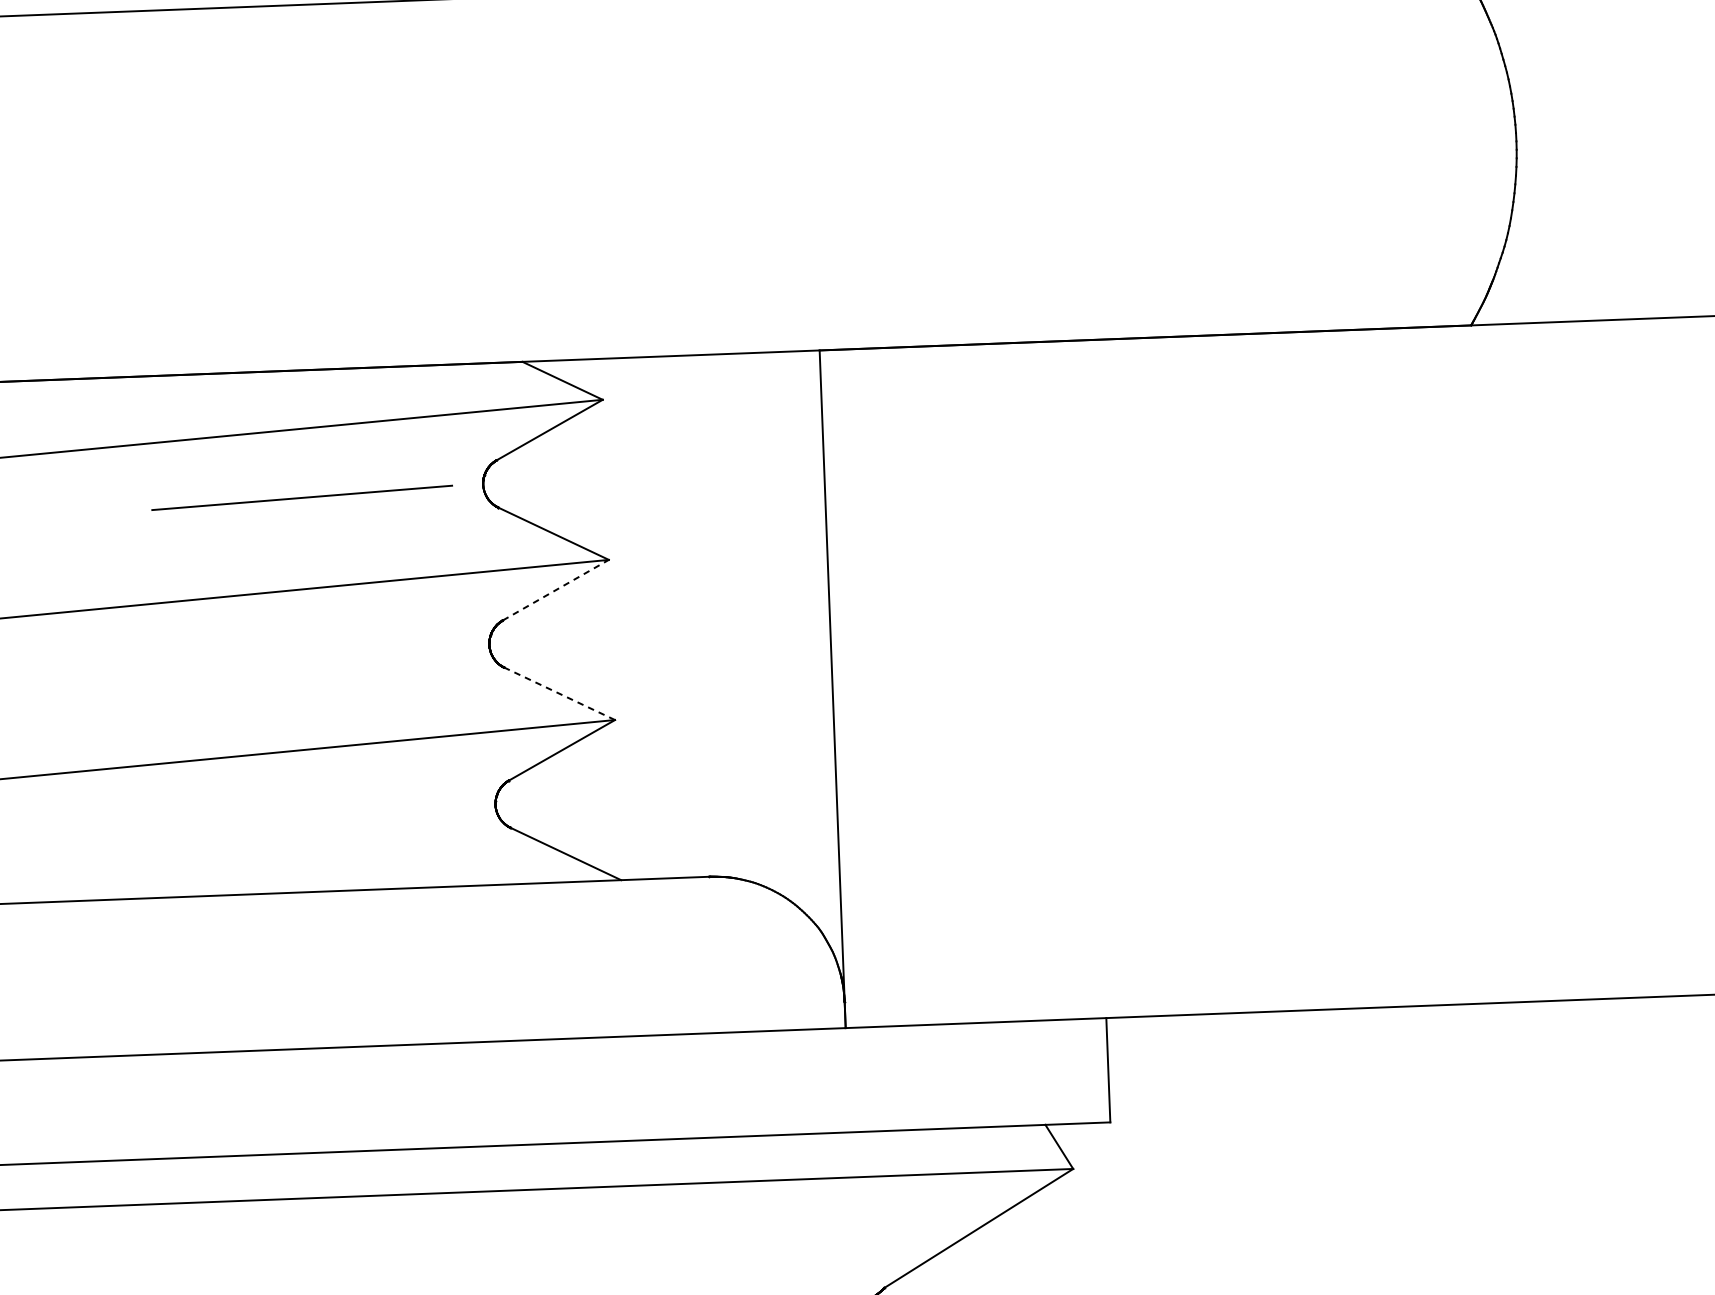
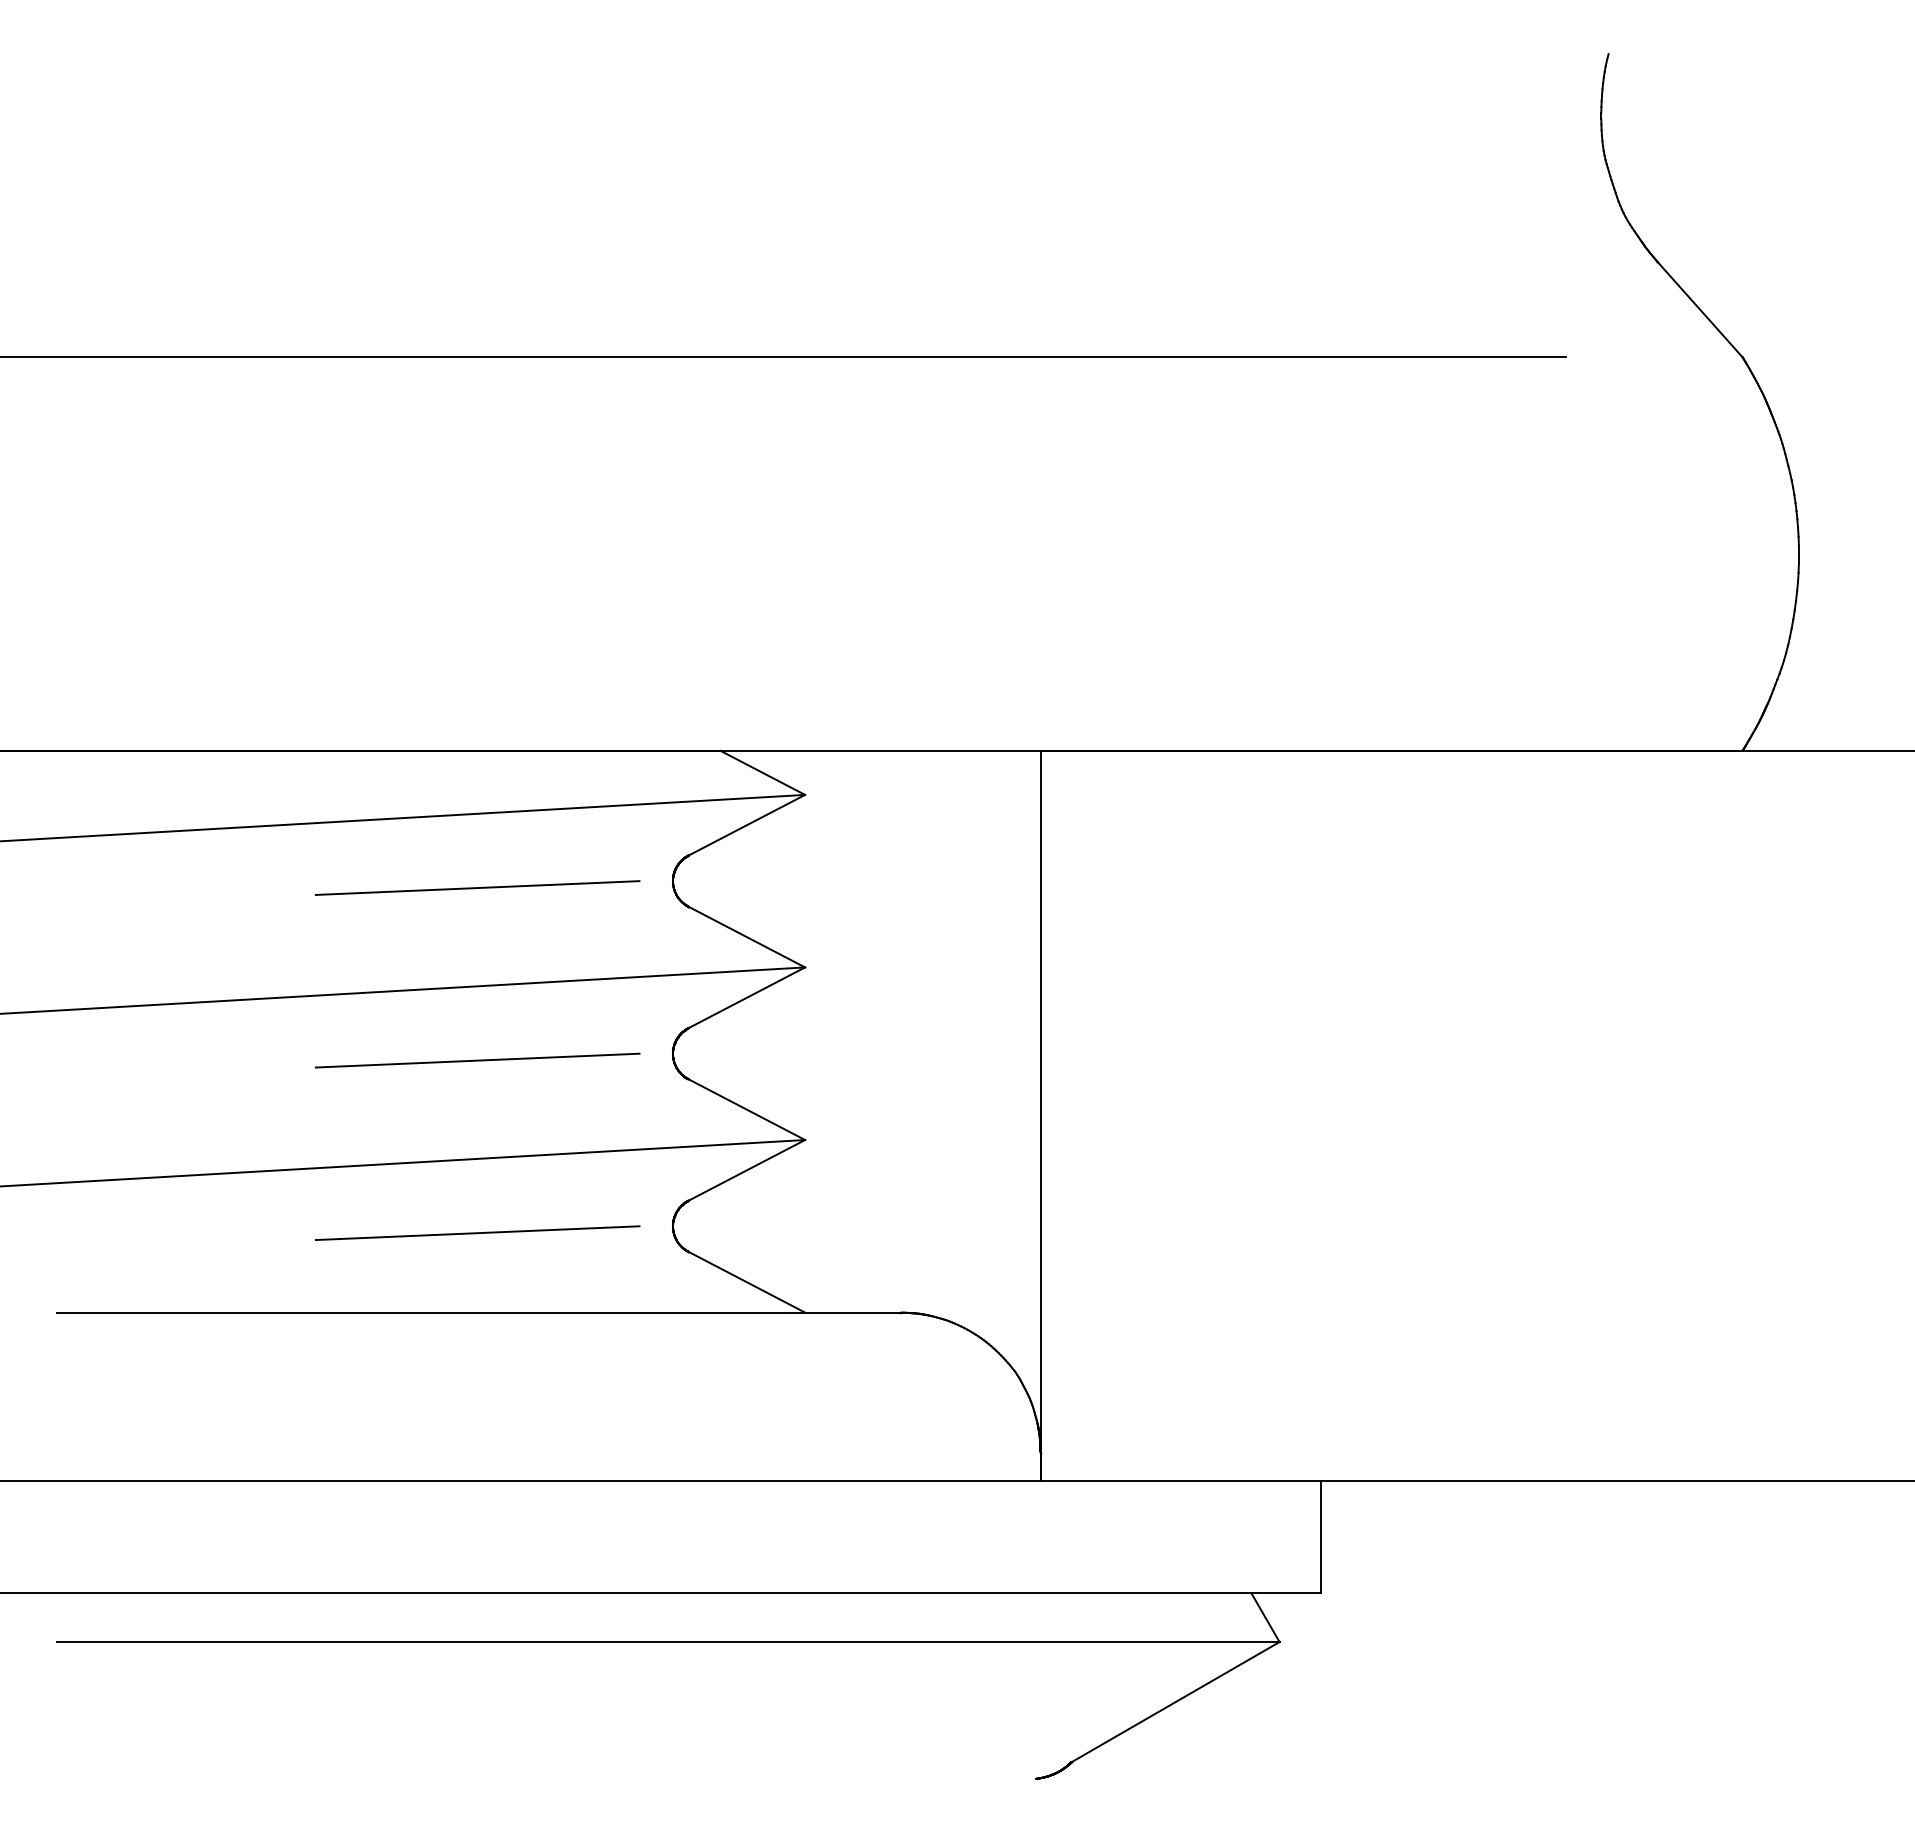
line: (555, 589) -> (746, 997), dashed -> solid
line: (308, 657) -> (477, 1060), added
line: (559, 693) -> (746, 1109), dashed -> solid
line: (314, 818) -> (477, 1233), added

